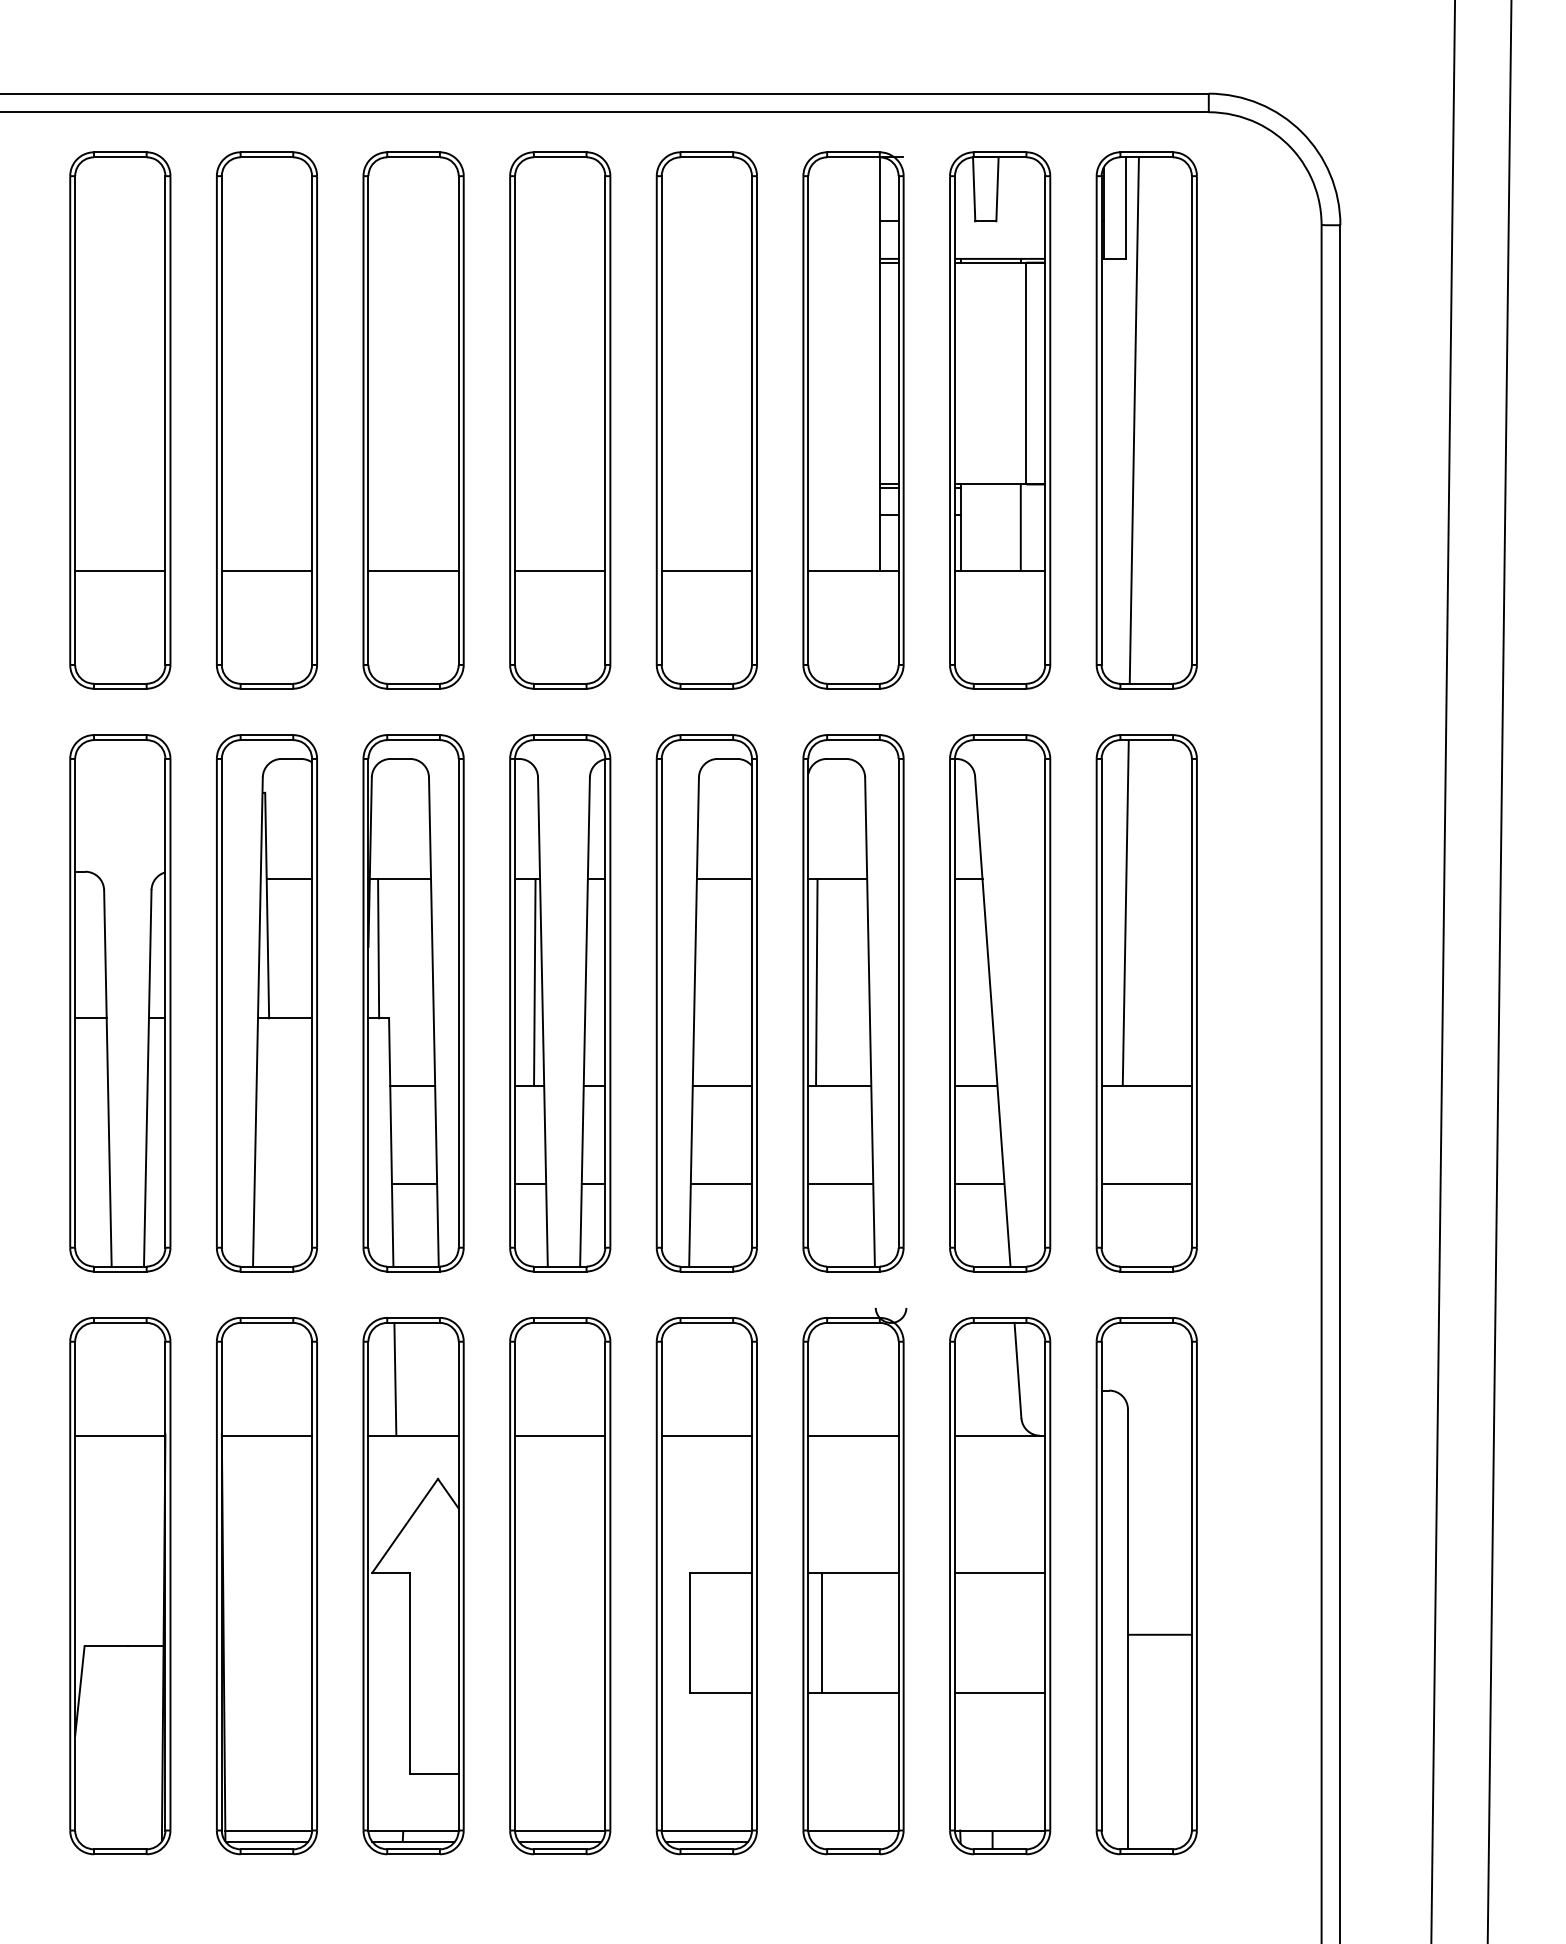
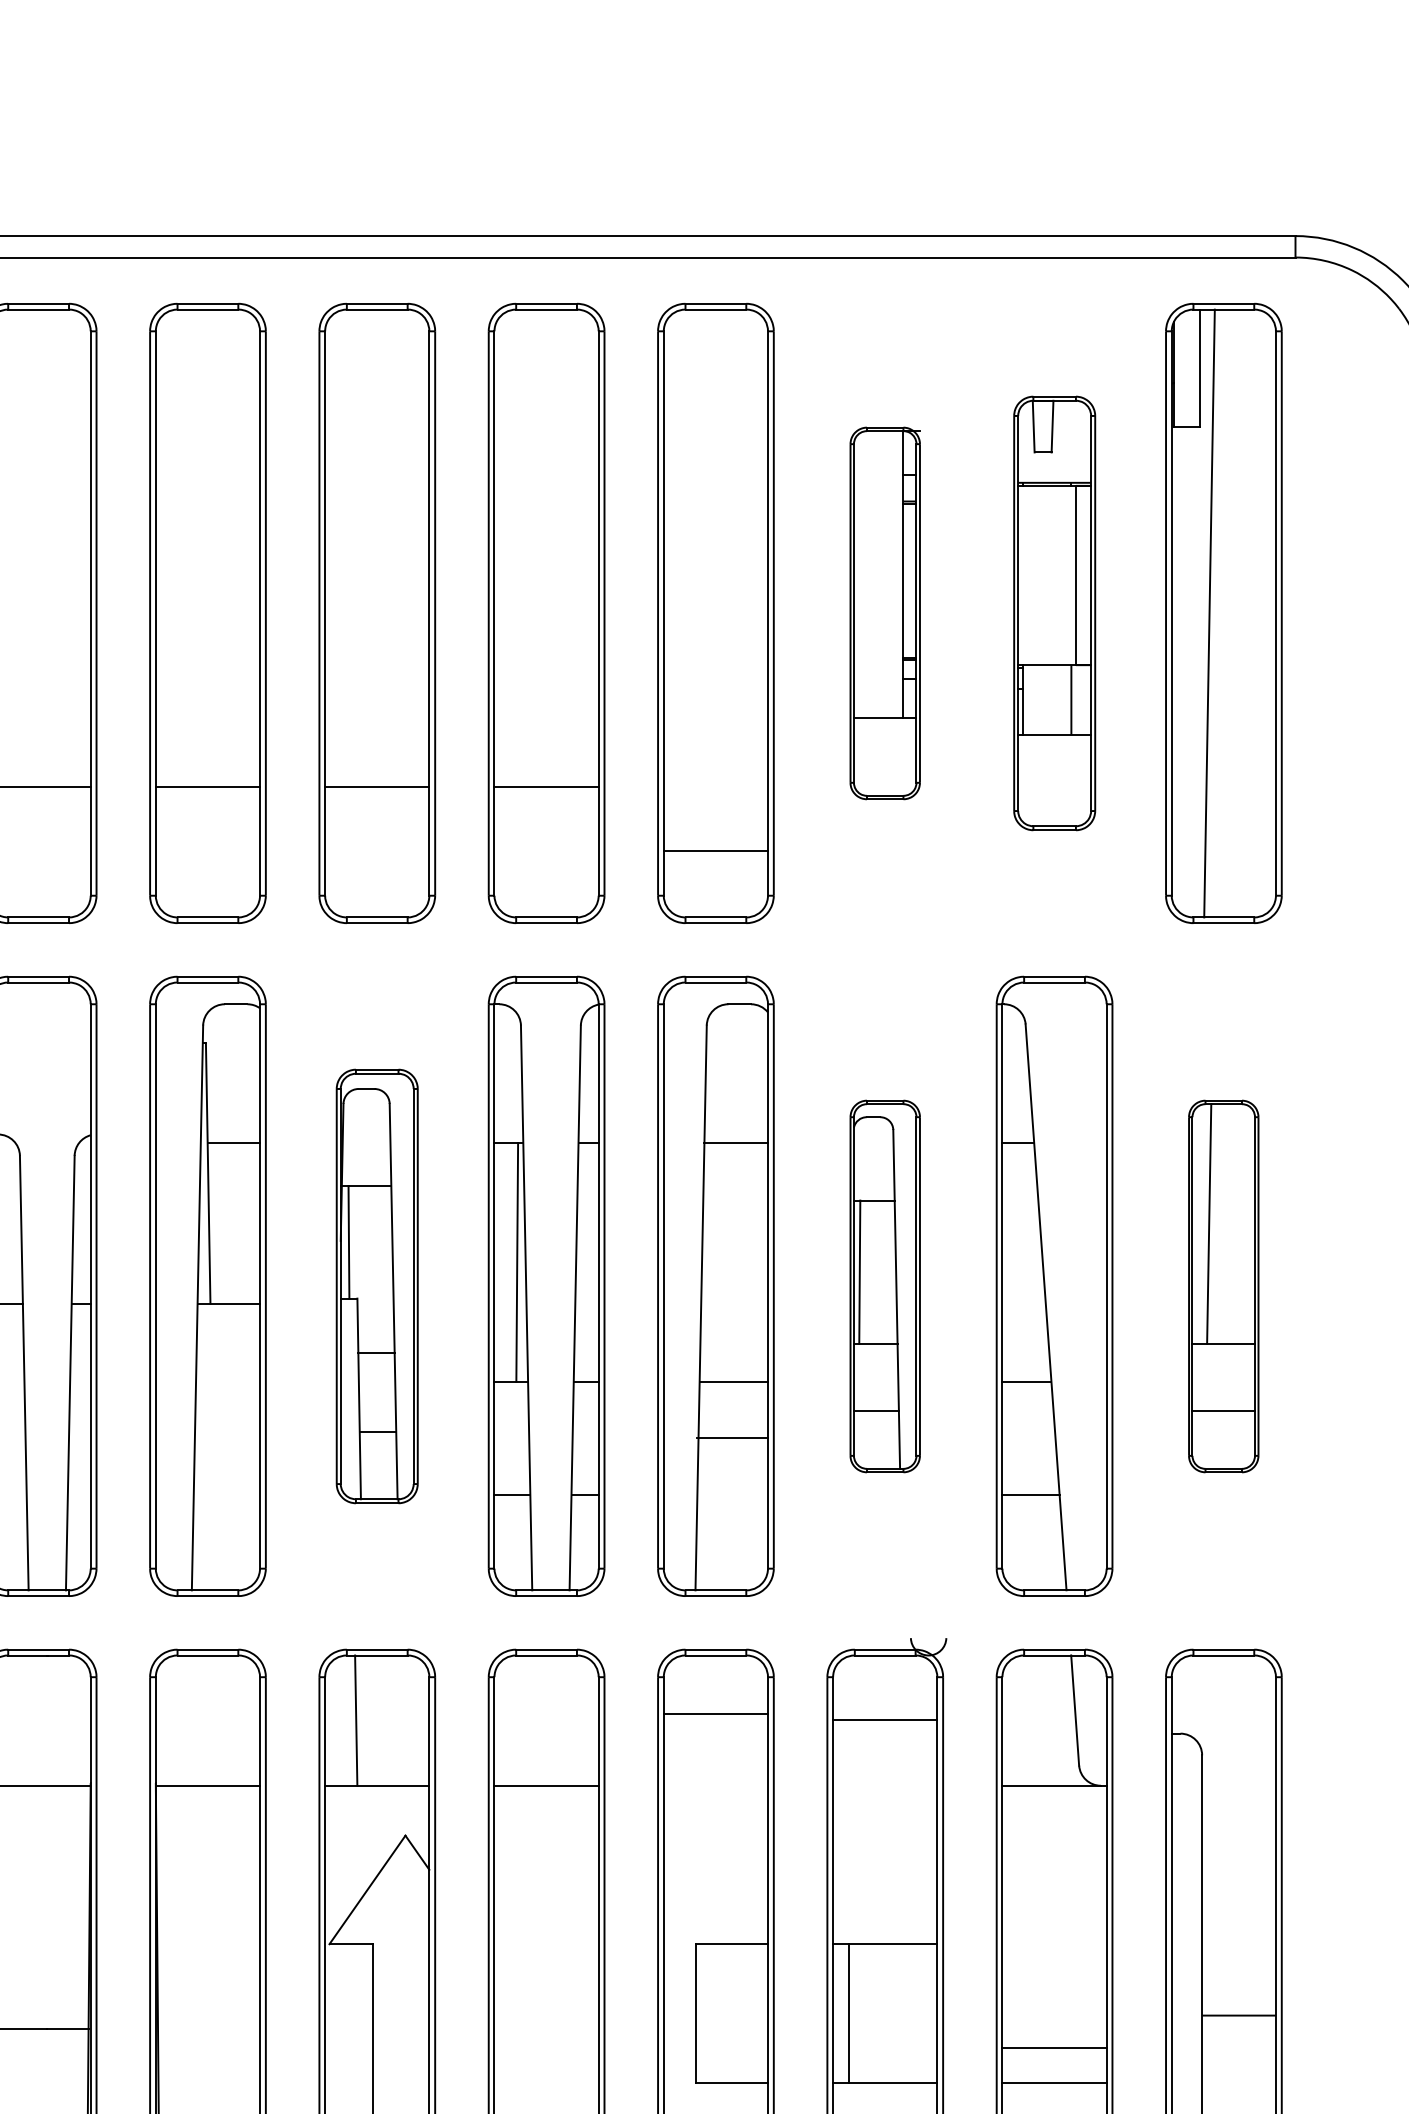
part: (853, 420) -> (885, 613), size x0.6
part: (1000, 420) -> (1054, 613), size x0.7
line: (706, 570) -> (715, 850), moved
part: (413, 1003) -> (377, 1286), size x0.7
part: (853, 1003) -> (885, 1286), size x0.6
part: (1146, 1003) -> (1223, 1286), size x0.6
line: (720, 1183) -> (731, 1437), moved
line: (706, 1435) -> (715, 1713), moved
line: (853, 1435) -> (885, 1719), moved
line: (1000, 1572) -> (1054, 2047), moved

